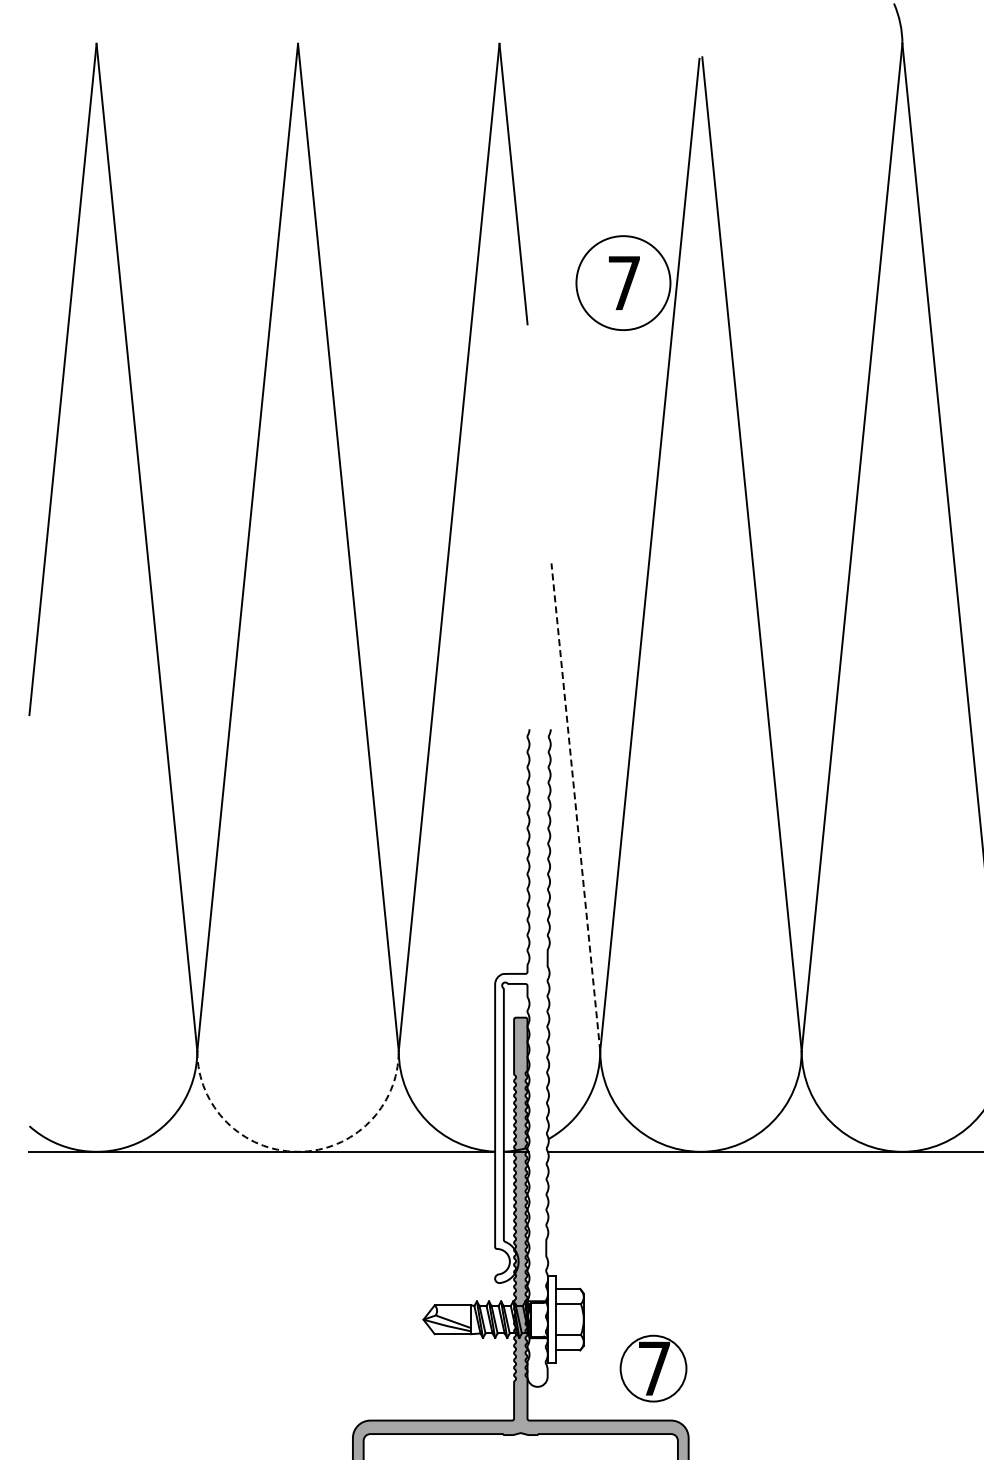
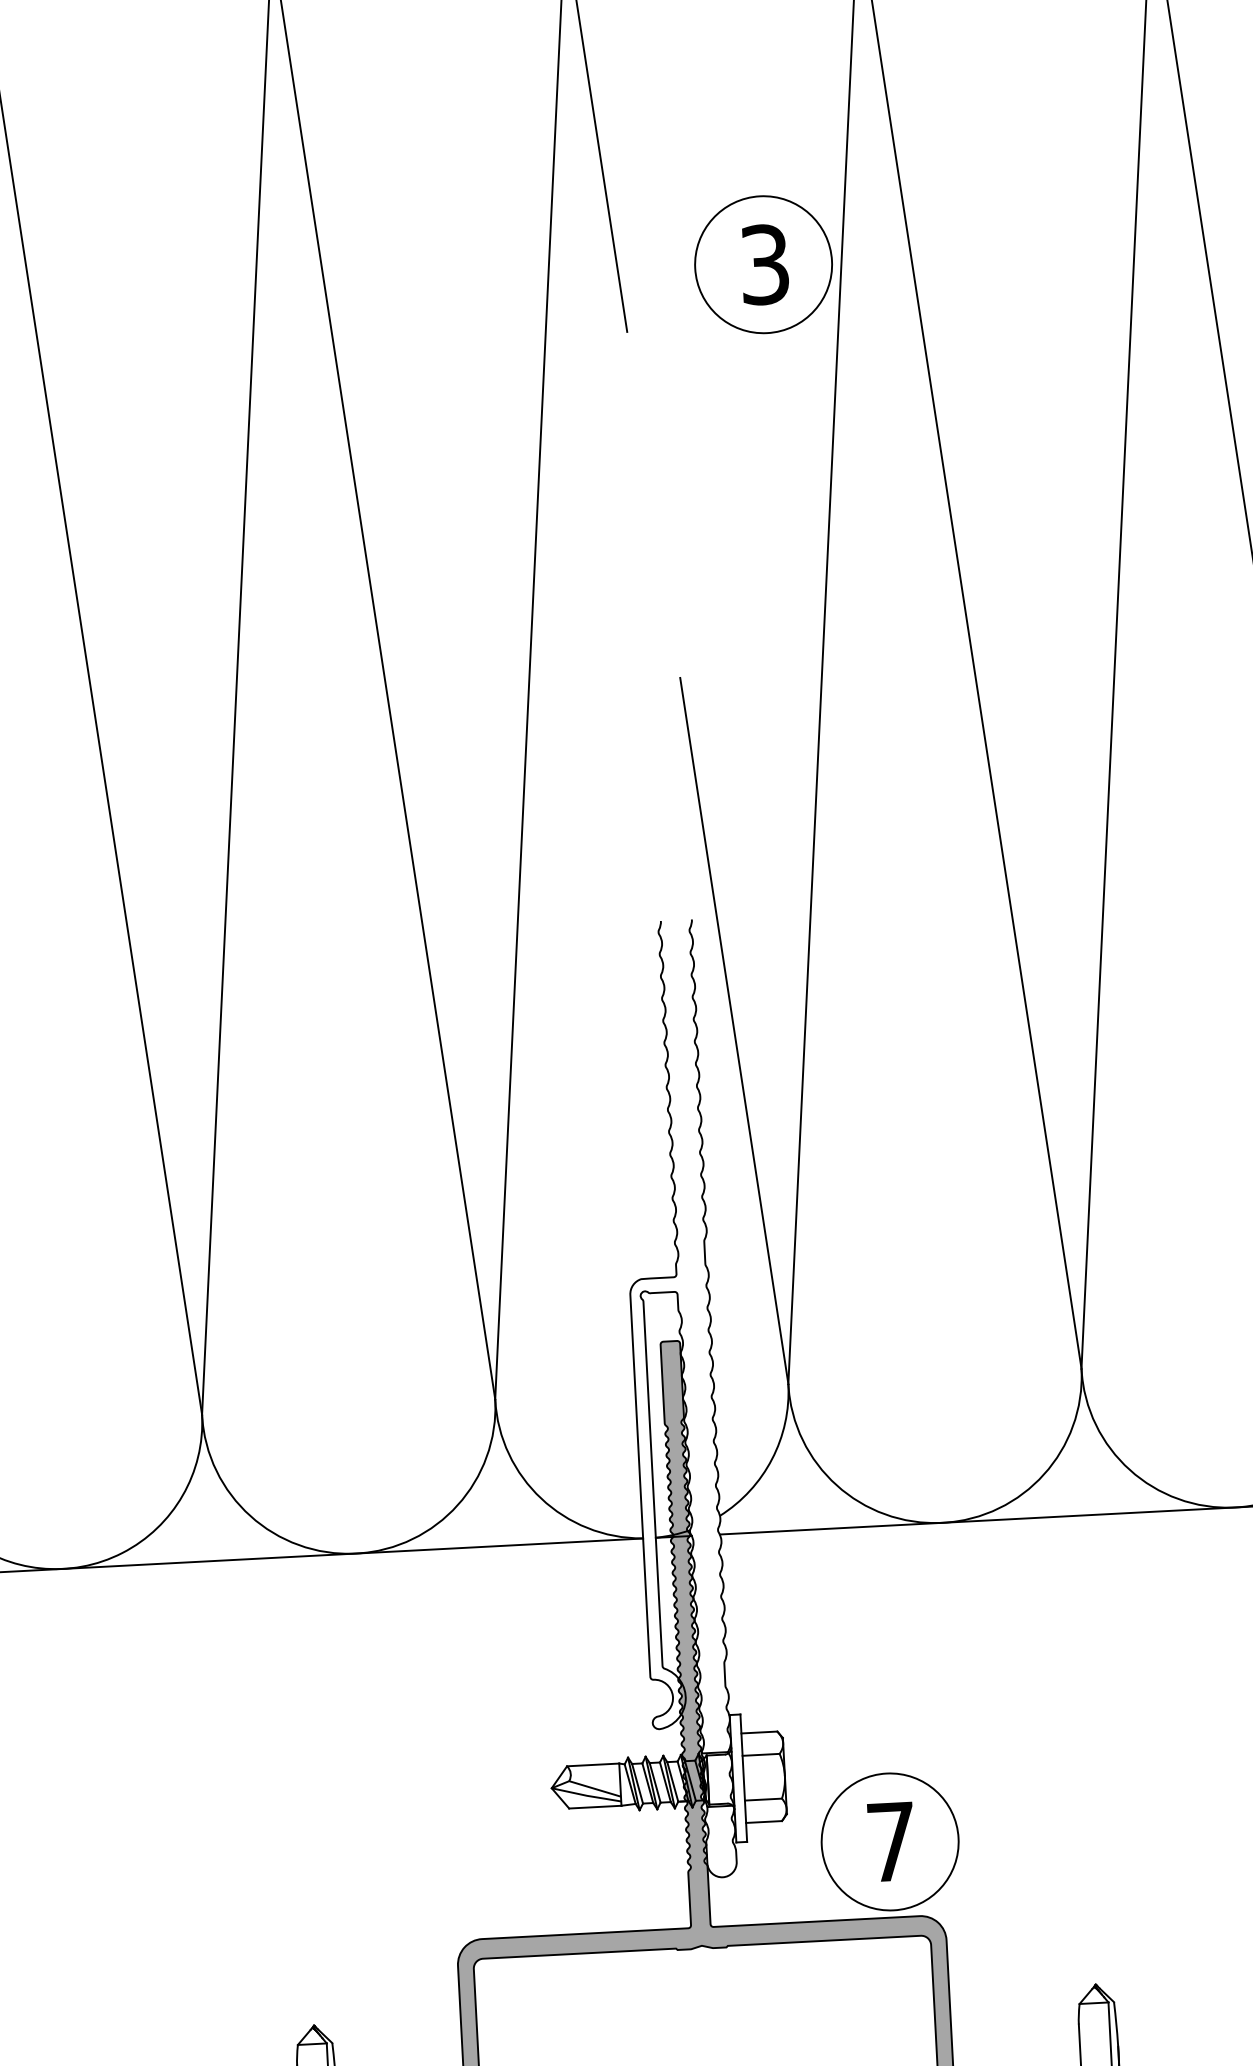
text: (624, 283) -> (765, 265), 7 -> 3
line: (575, 806) -> (733, 1029), dashed -> solid
arc: (298, 1151) -> (356, 1553), dashed -> solid
circle: (653, 1368) -> (890, 1841), size x1.43

